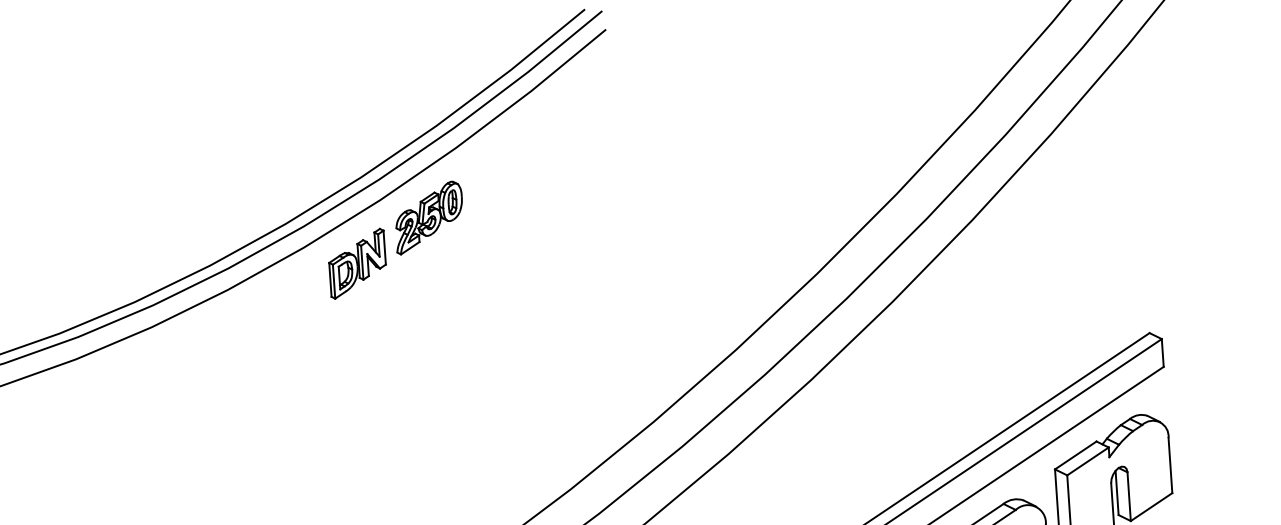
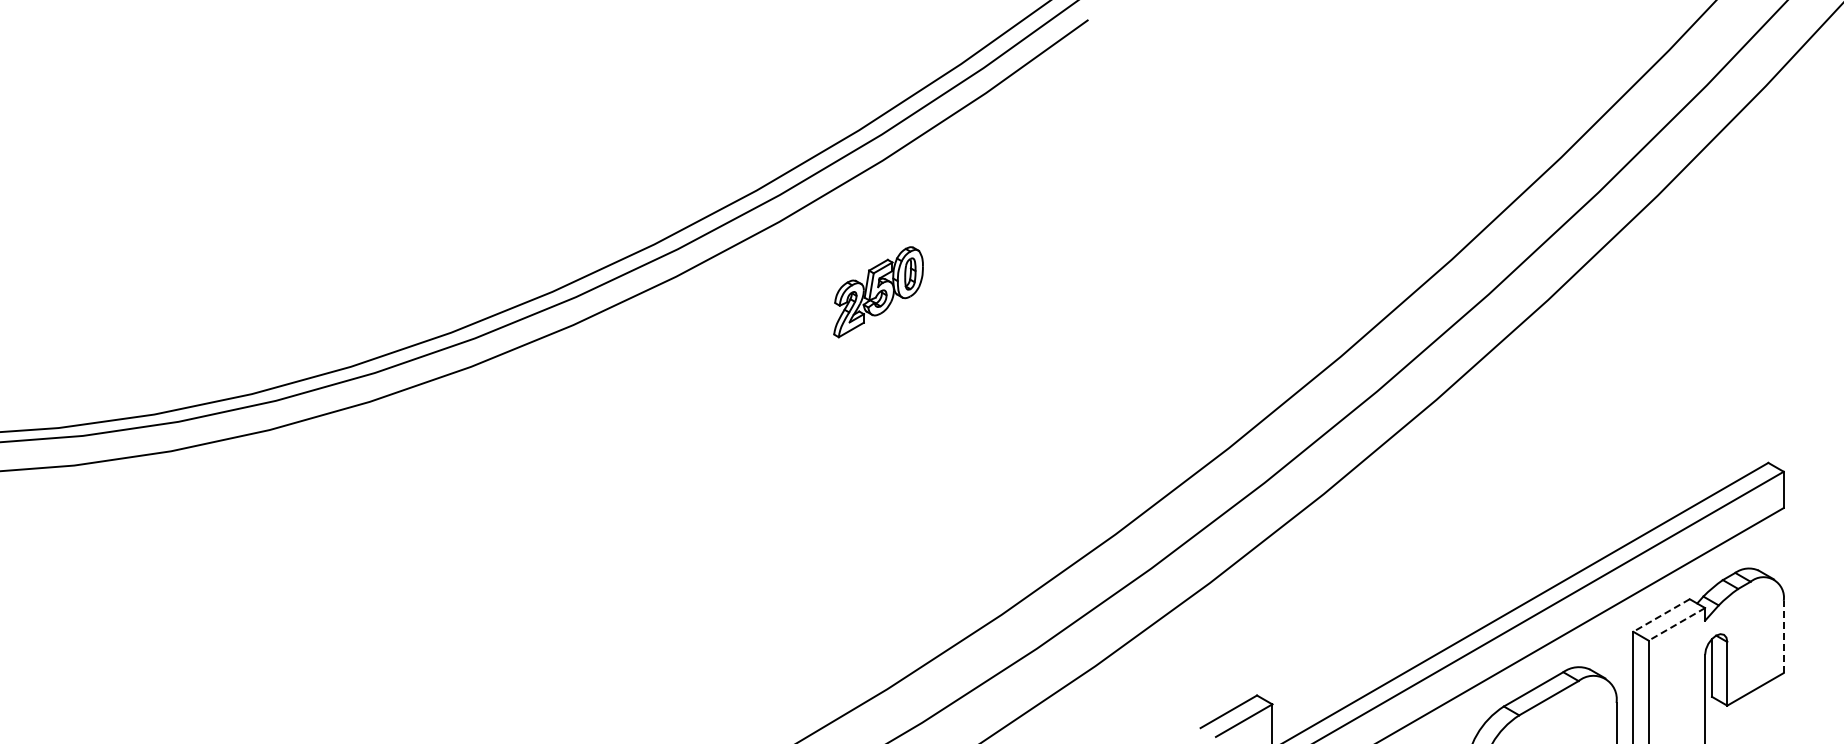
part: (429, 218) -> (878, 292), moved
part: (357, 263) -> (744, 302), removed
line: (1075, 455) -> (1661, 615), solid -> dashed
line: (1087, 461) -> (1676, 624), solid -> dashed
line: (1170, 465) -> (1783, 636), solid -> dashed

